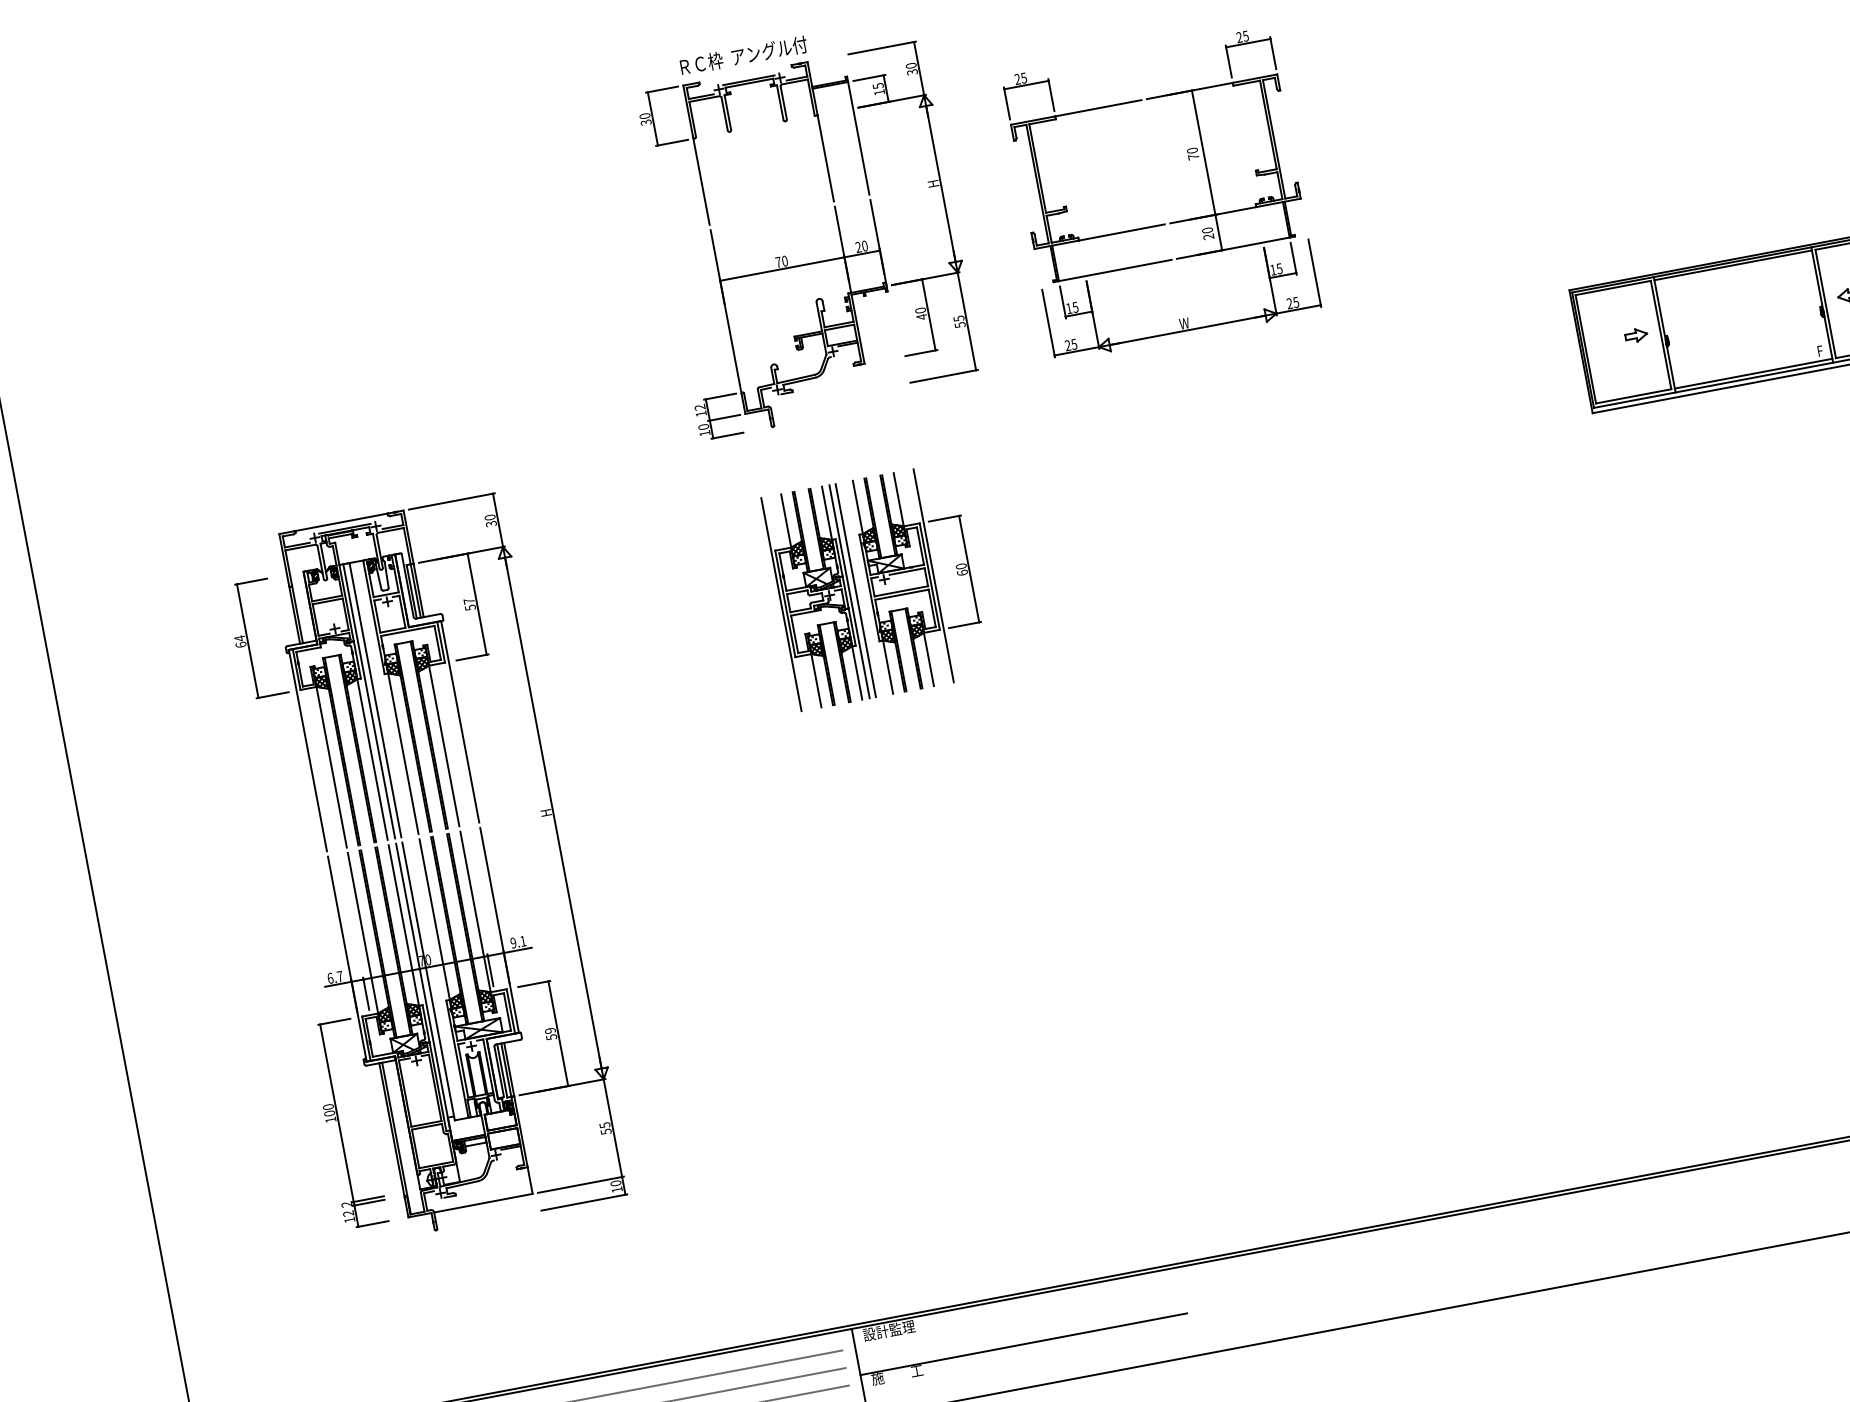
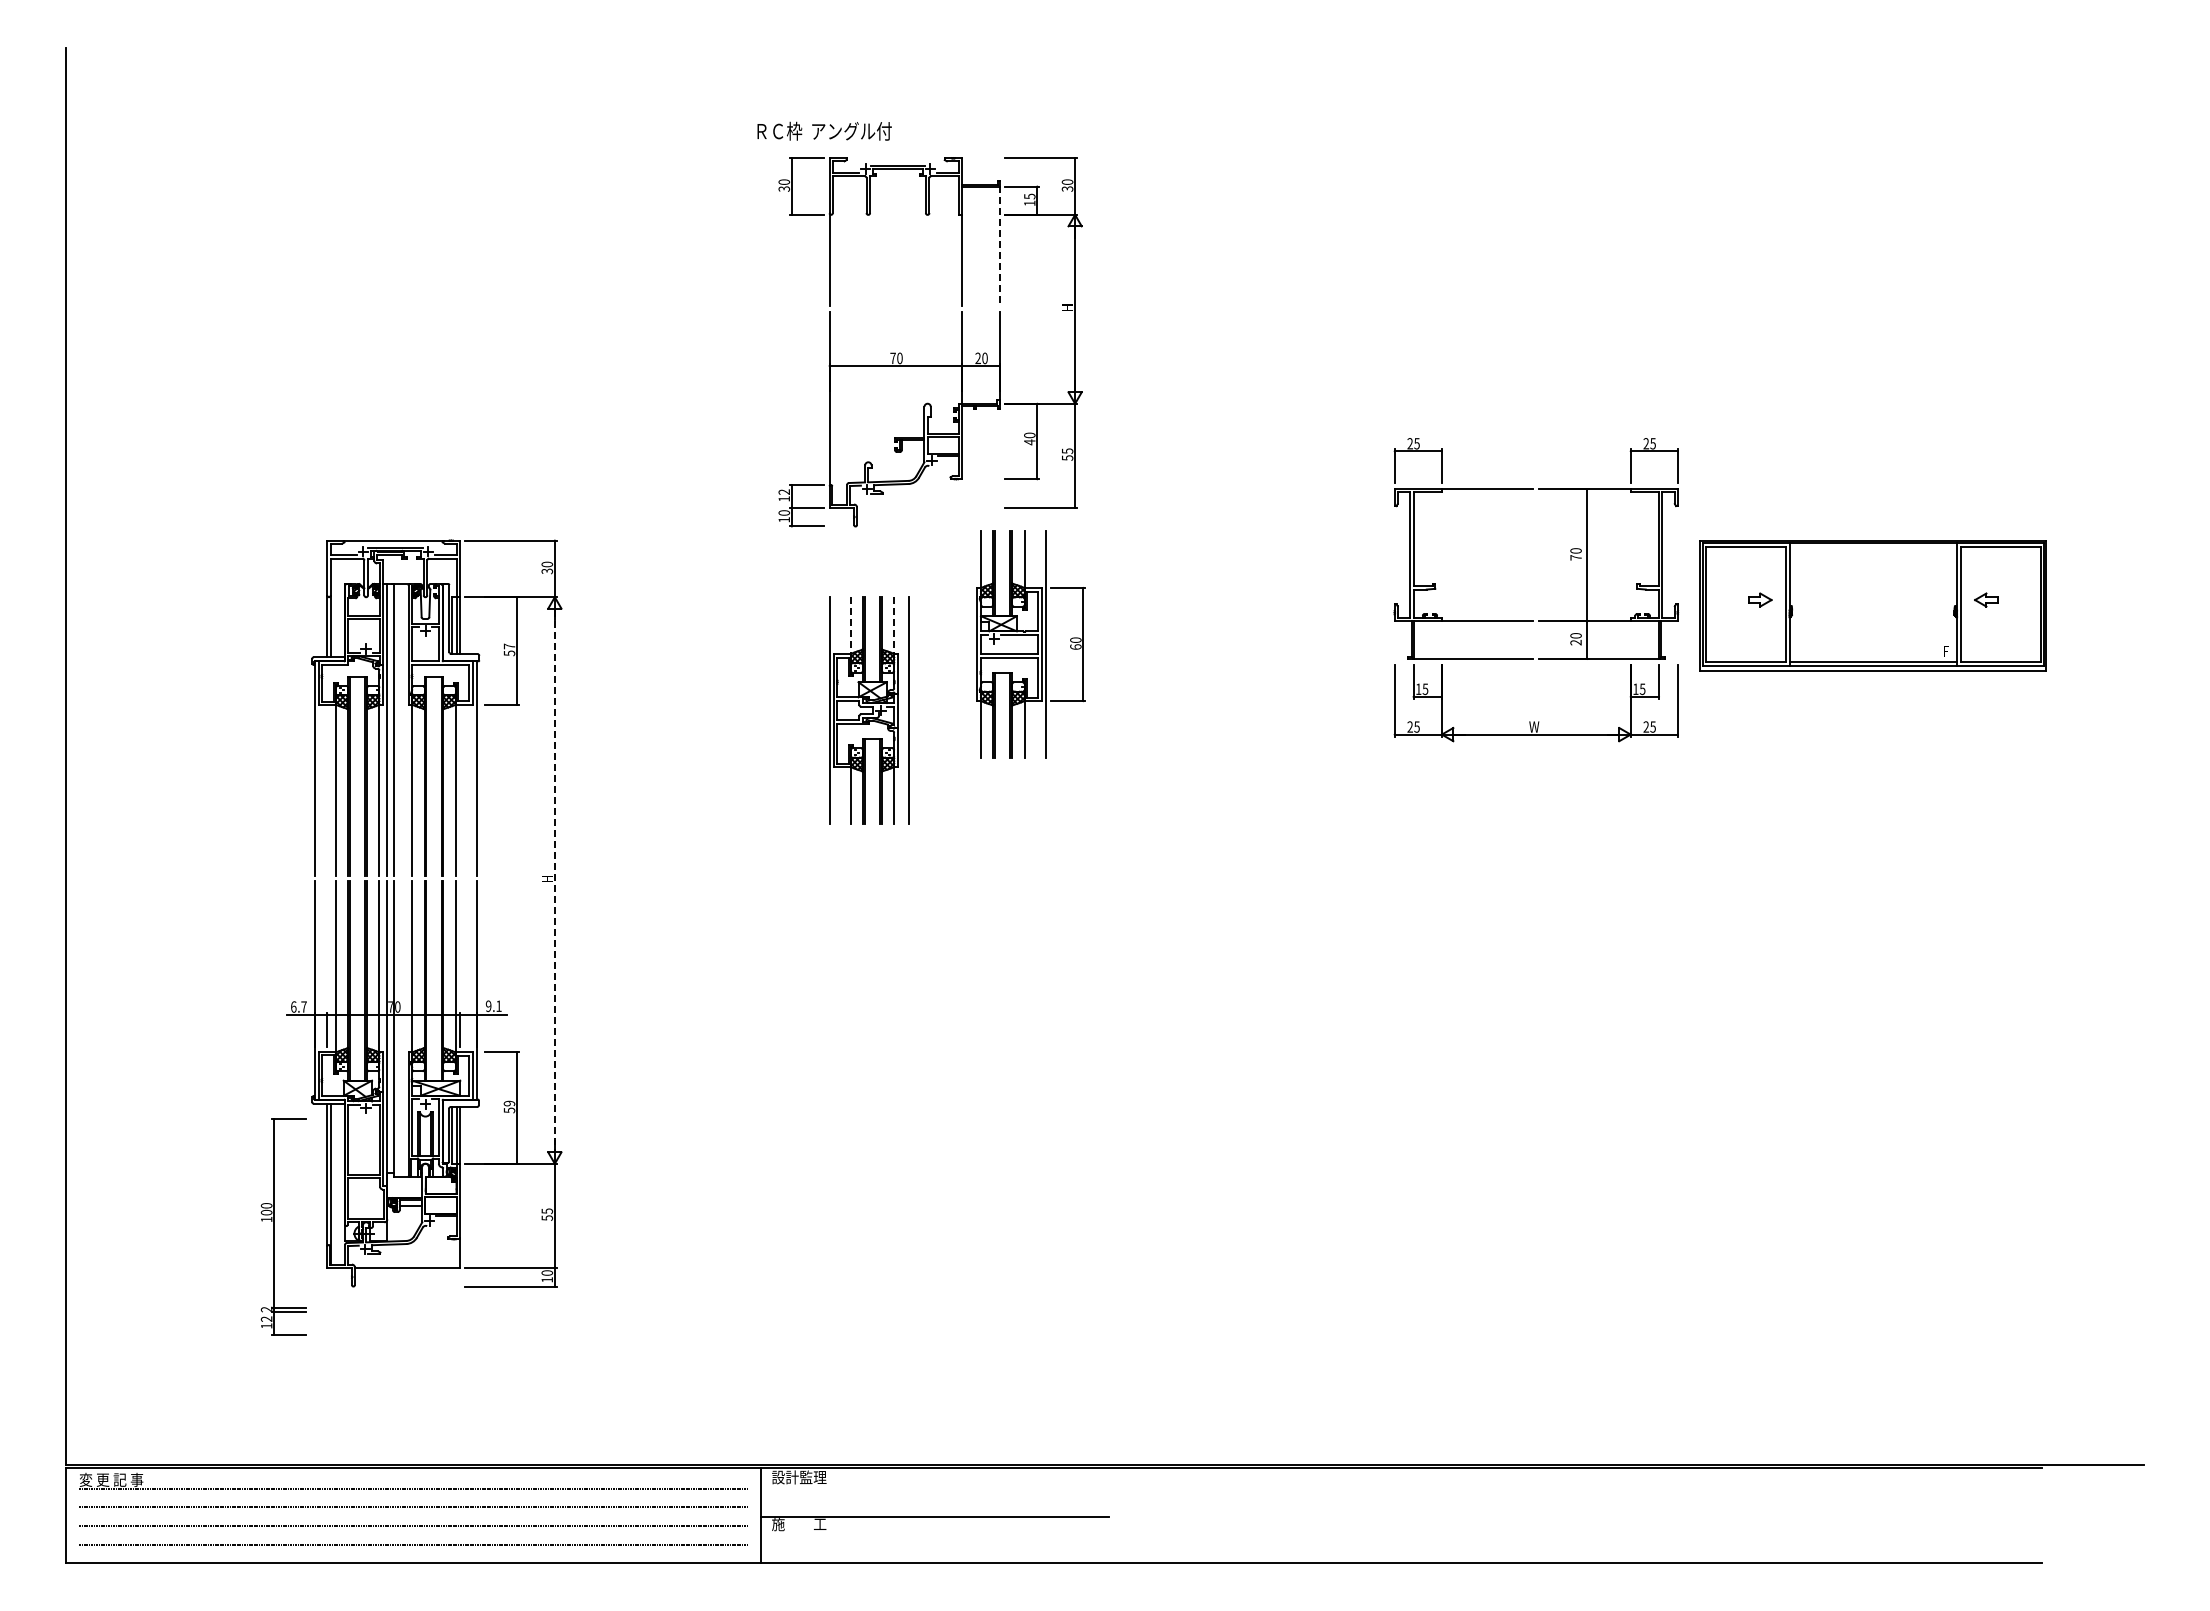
text: (743, 54) -> (824, 130), moved
line: (858, 138) -> (999, 246), solid -> dashed
part: (1169, 222) -> (1538, 620), moved
line: (1733, 265) -> (1873, 546), removed
line: (827, 514) -> (894, 626), solid -> dashed
line: (786, 521) -> (850, 626), solid -> dashed
part: (919, 578) -> (1030, 644), moved
line: (849, 591) -> (902, 710), removed
part: (248, 641) -> (274, 644), removed
line: (553, 814) -> (554, 881), solid -> dashed
part: (339, 1125) -> (274, 1226), moved

